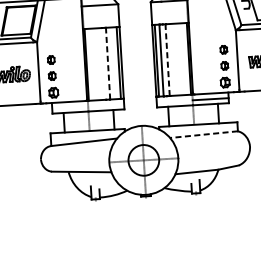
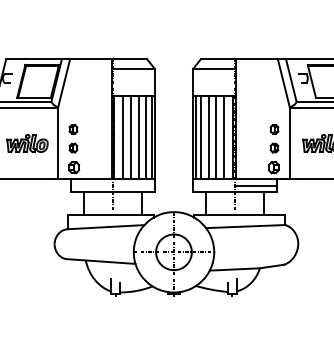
line: (174, 59) -> (216, 137), added
line: (181, 59) -> (224, 137), added
line: (167, 60) -> (208, 137), dashed -> solid
line: (108, 63) -> (139, 137), dashed -> solid
line: (114, 63) -> (146, 137), added
line: (94, 64) -> (123, 137), added
line: (101, 64) -> (131, 137), added
line: (203, 134) -> (245, 226), dashed -> solid

